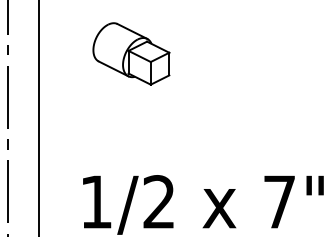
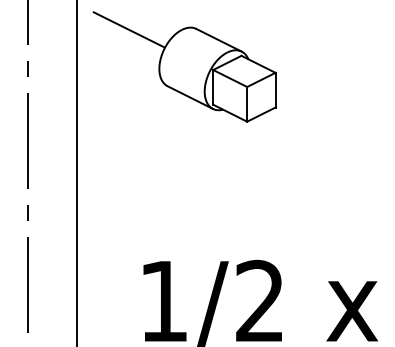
line: (73, 24) -> (128, 29), added

